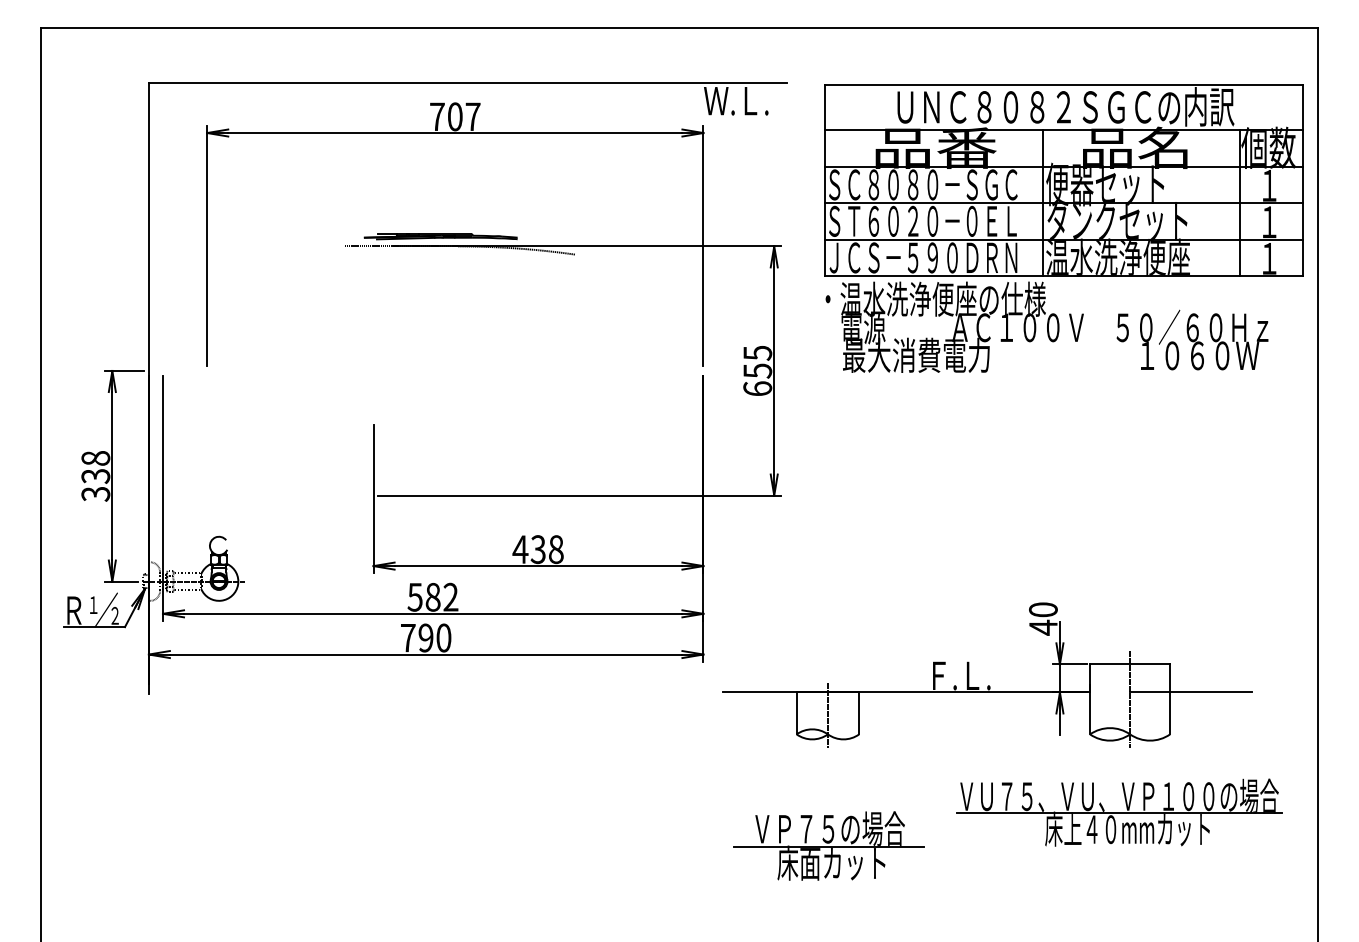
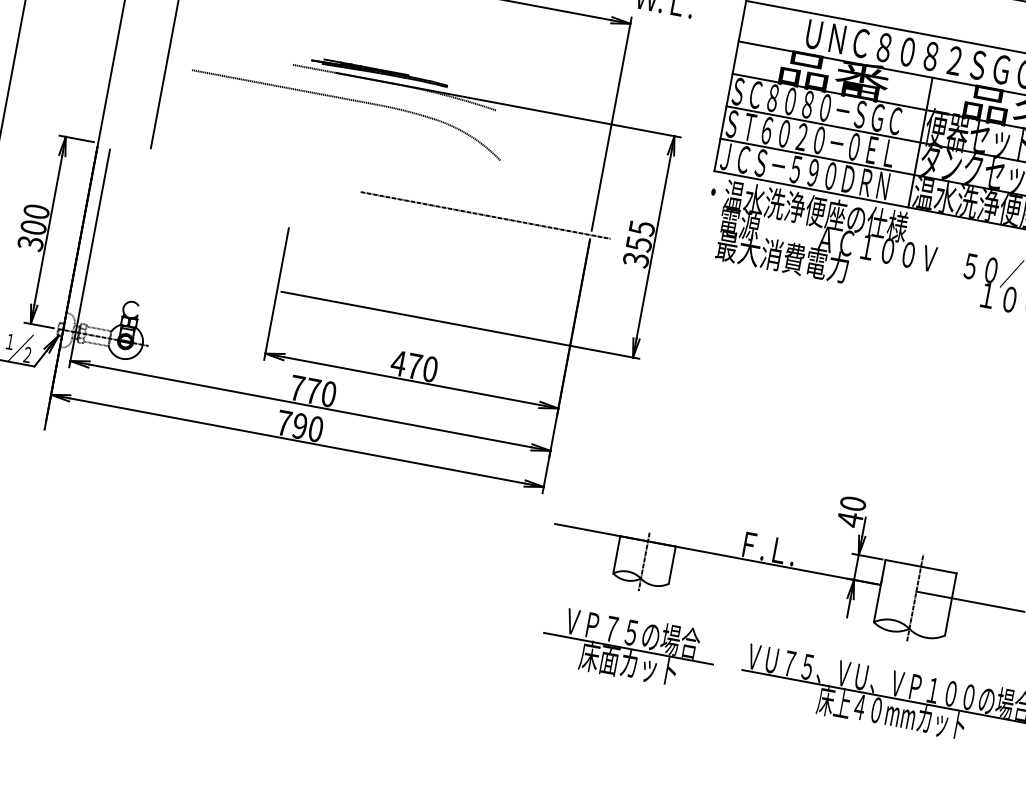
part: (413, 273) -> (349, 100), added
line: (584, 370) -> (485, 214), added
text: (757, 388) -> (635, 259), 655 -> 355
text: (95, 467) -> (34, 219), 338 -> 300
text: (546, 549) -> (421, 367), 438 -> 470
text: (432, 596) -> (312, 390), 582 -> 770
part: (828, 845) -> (628, 647), moved

